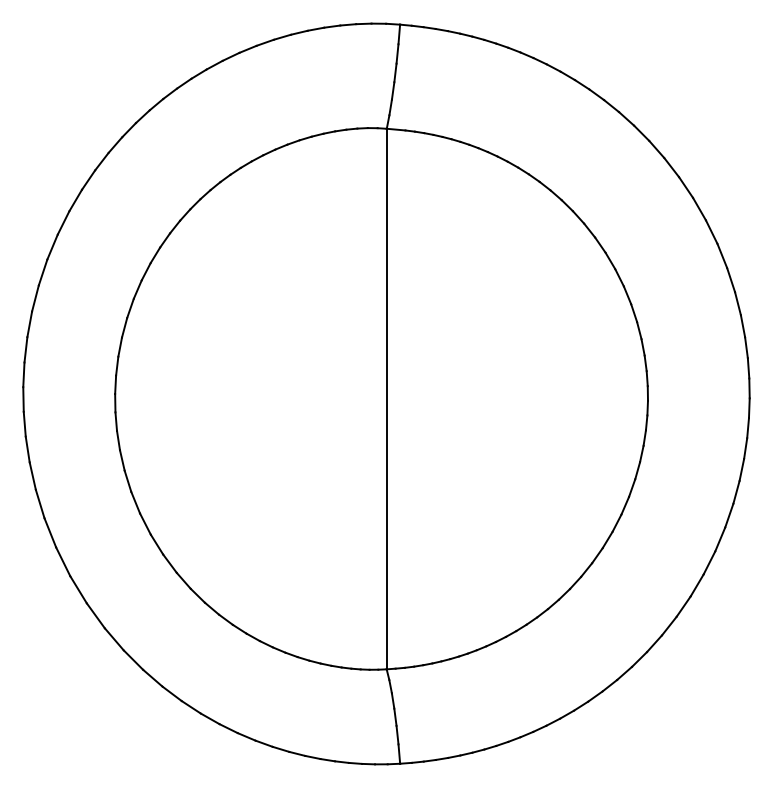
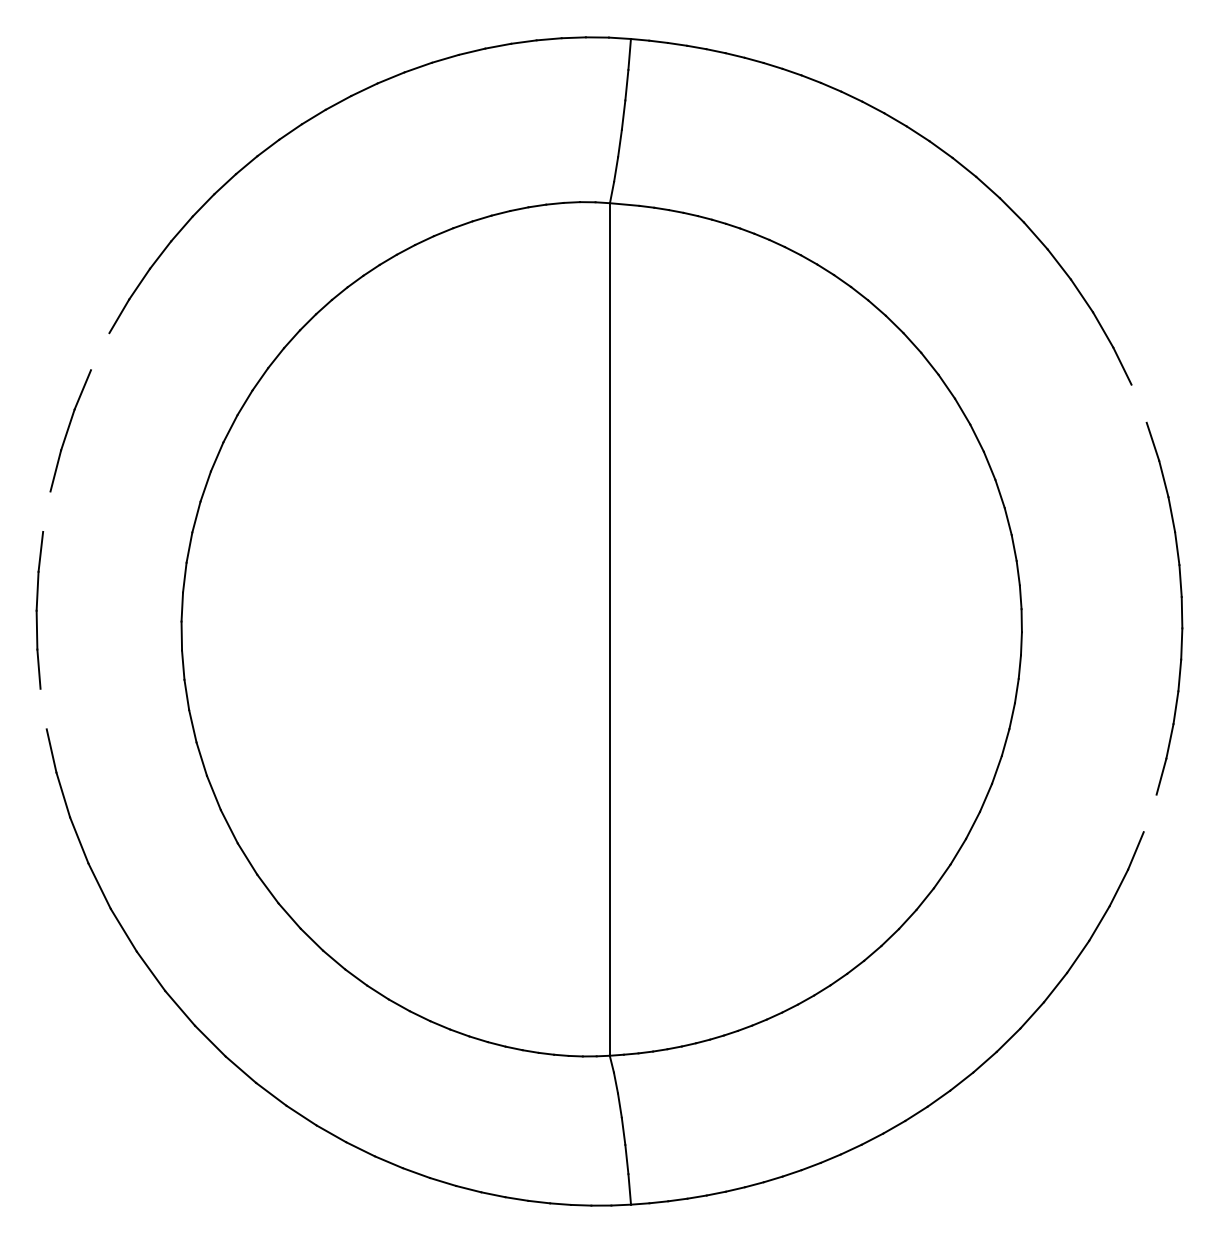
line: (63, 222) -> (100, 351), removed
line: (722, 255) -> (1139, 403), removed
line: (29, 324) -> (46, 511), removed
line: (27, 449) -> (43, 709), removed
line: (729, 515) -> (1150, 813), removed

